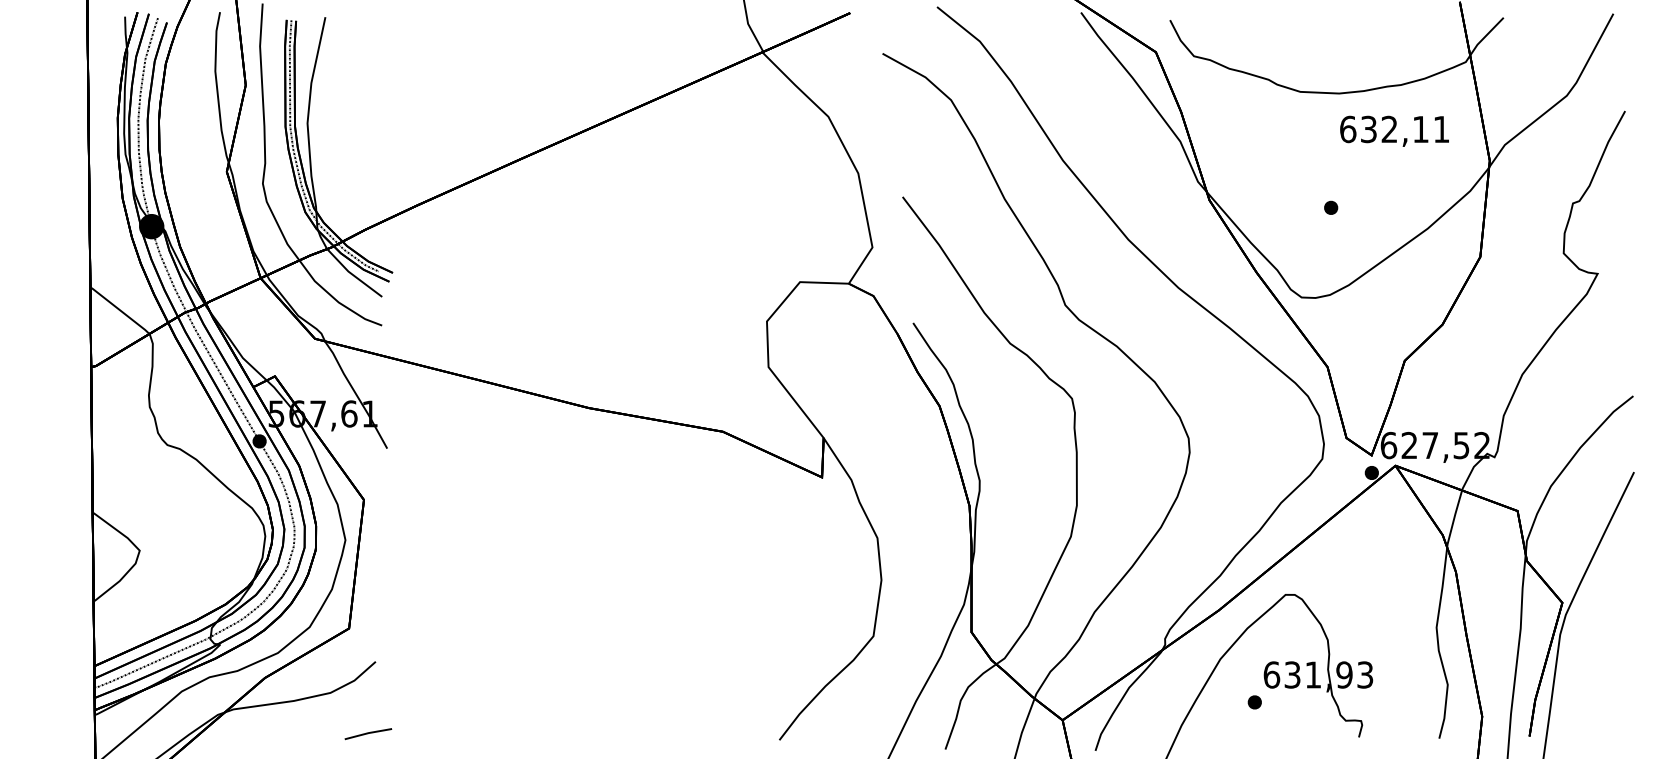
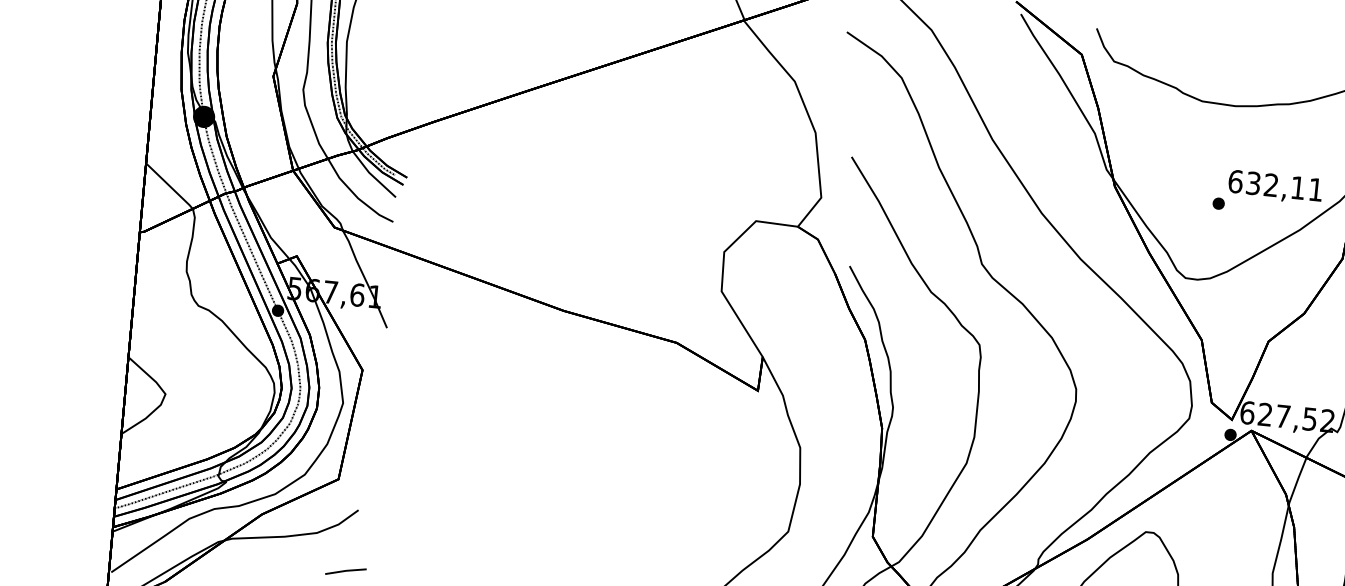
text: (1394, 130) -> (1275, 186), moved

